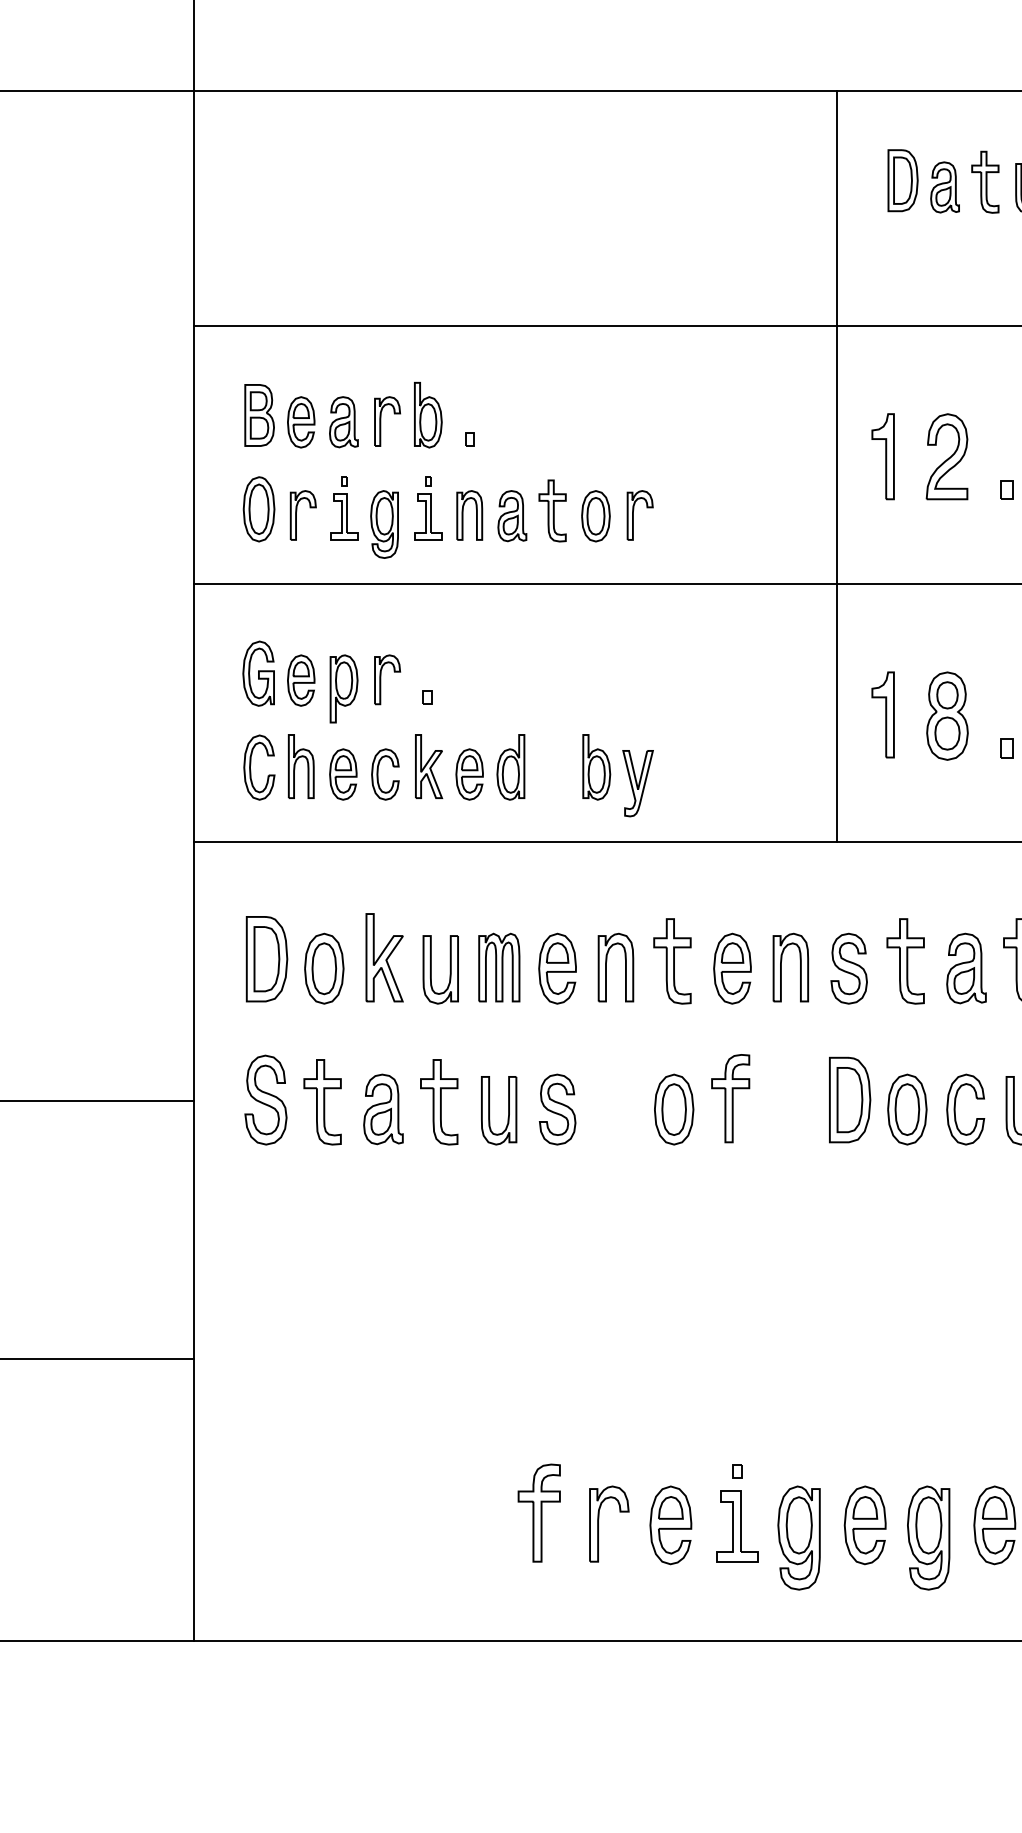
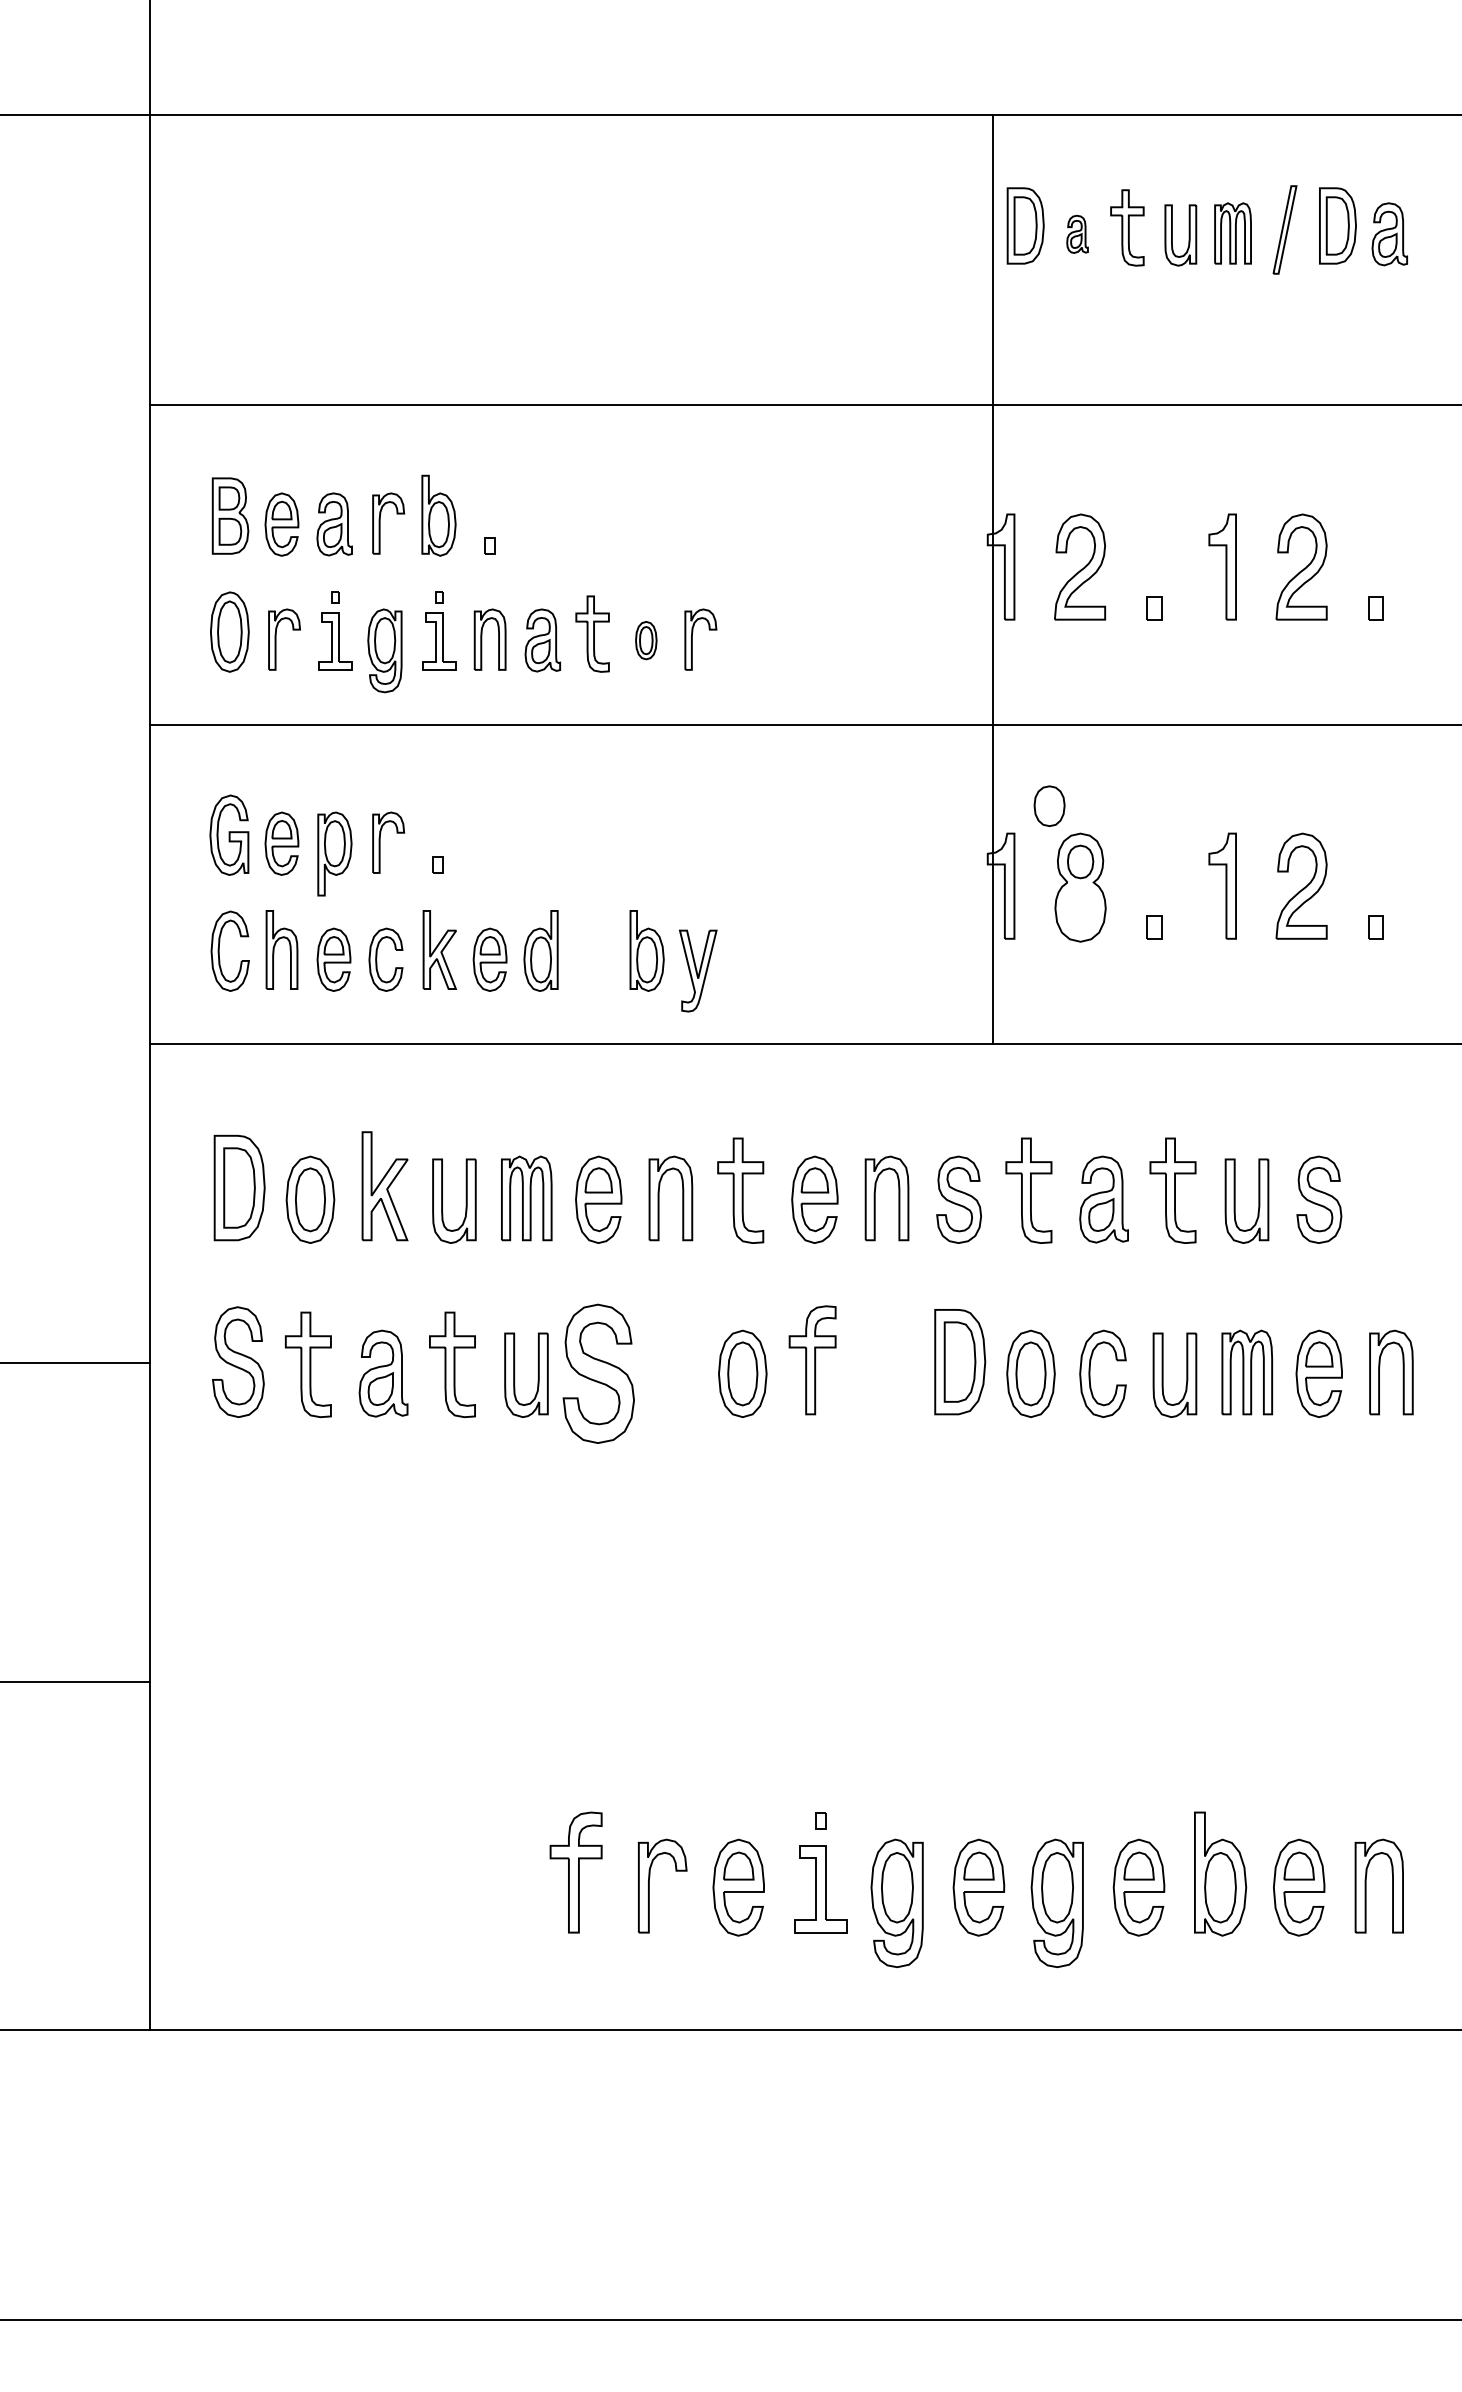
part: (944, 187) -> (1077, 234), size x0.6
line: (837, 466) -> (992, 579), moved
part: (596, 516) -> (646, 640), size x0.6
part: (947, 732) -> (1049, 805), moved
part: (557, 1109) -> (598, 1373), size x1.6

